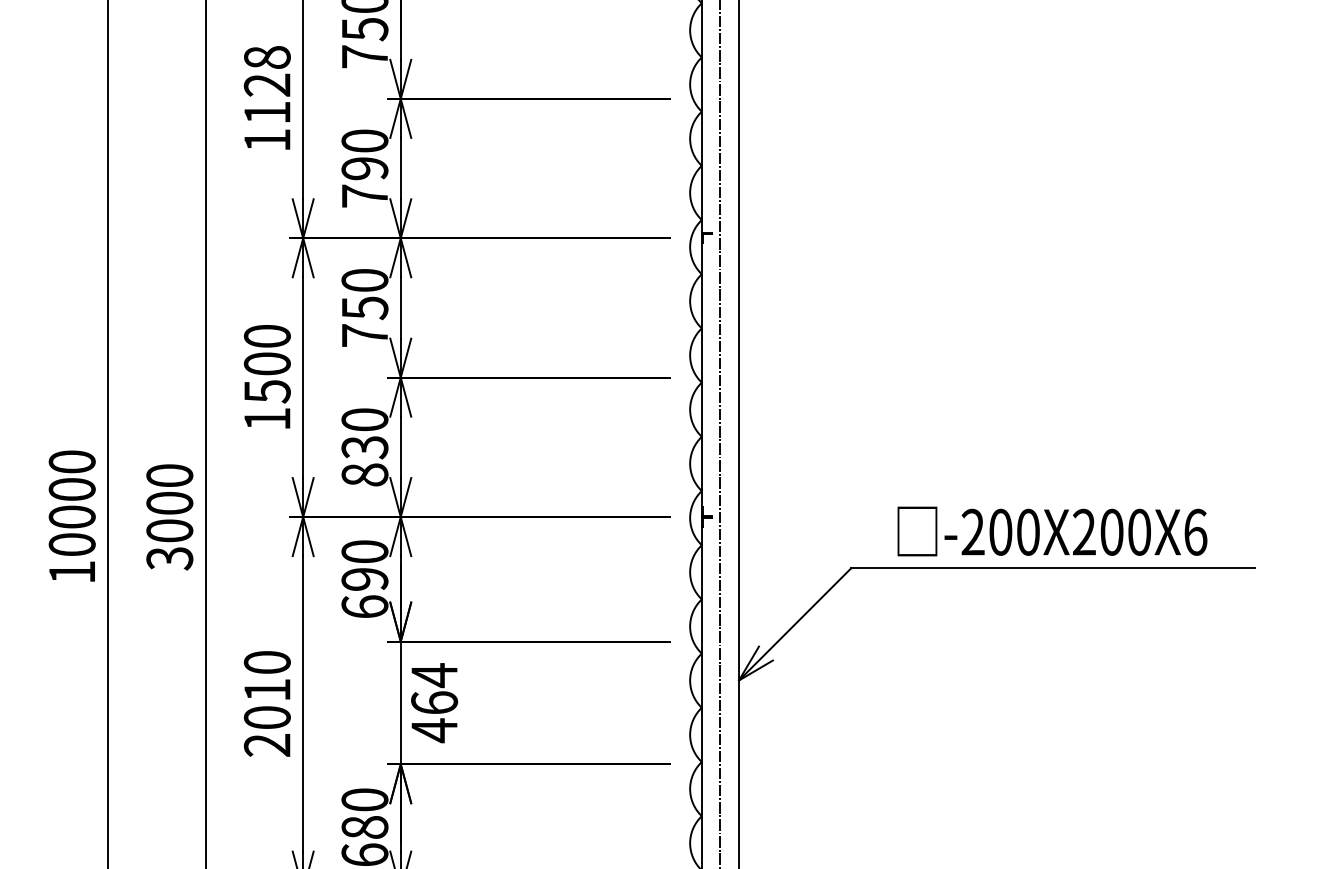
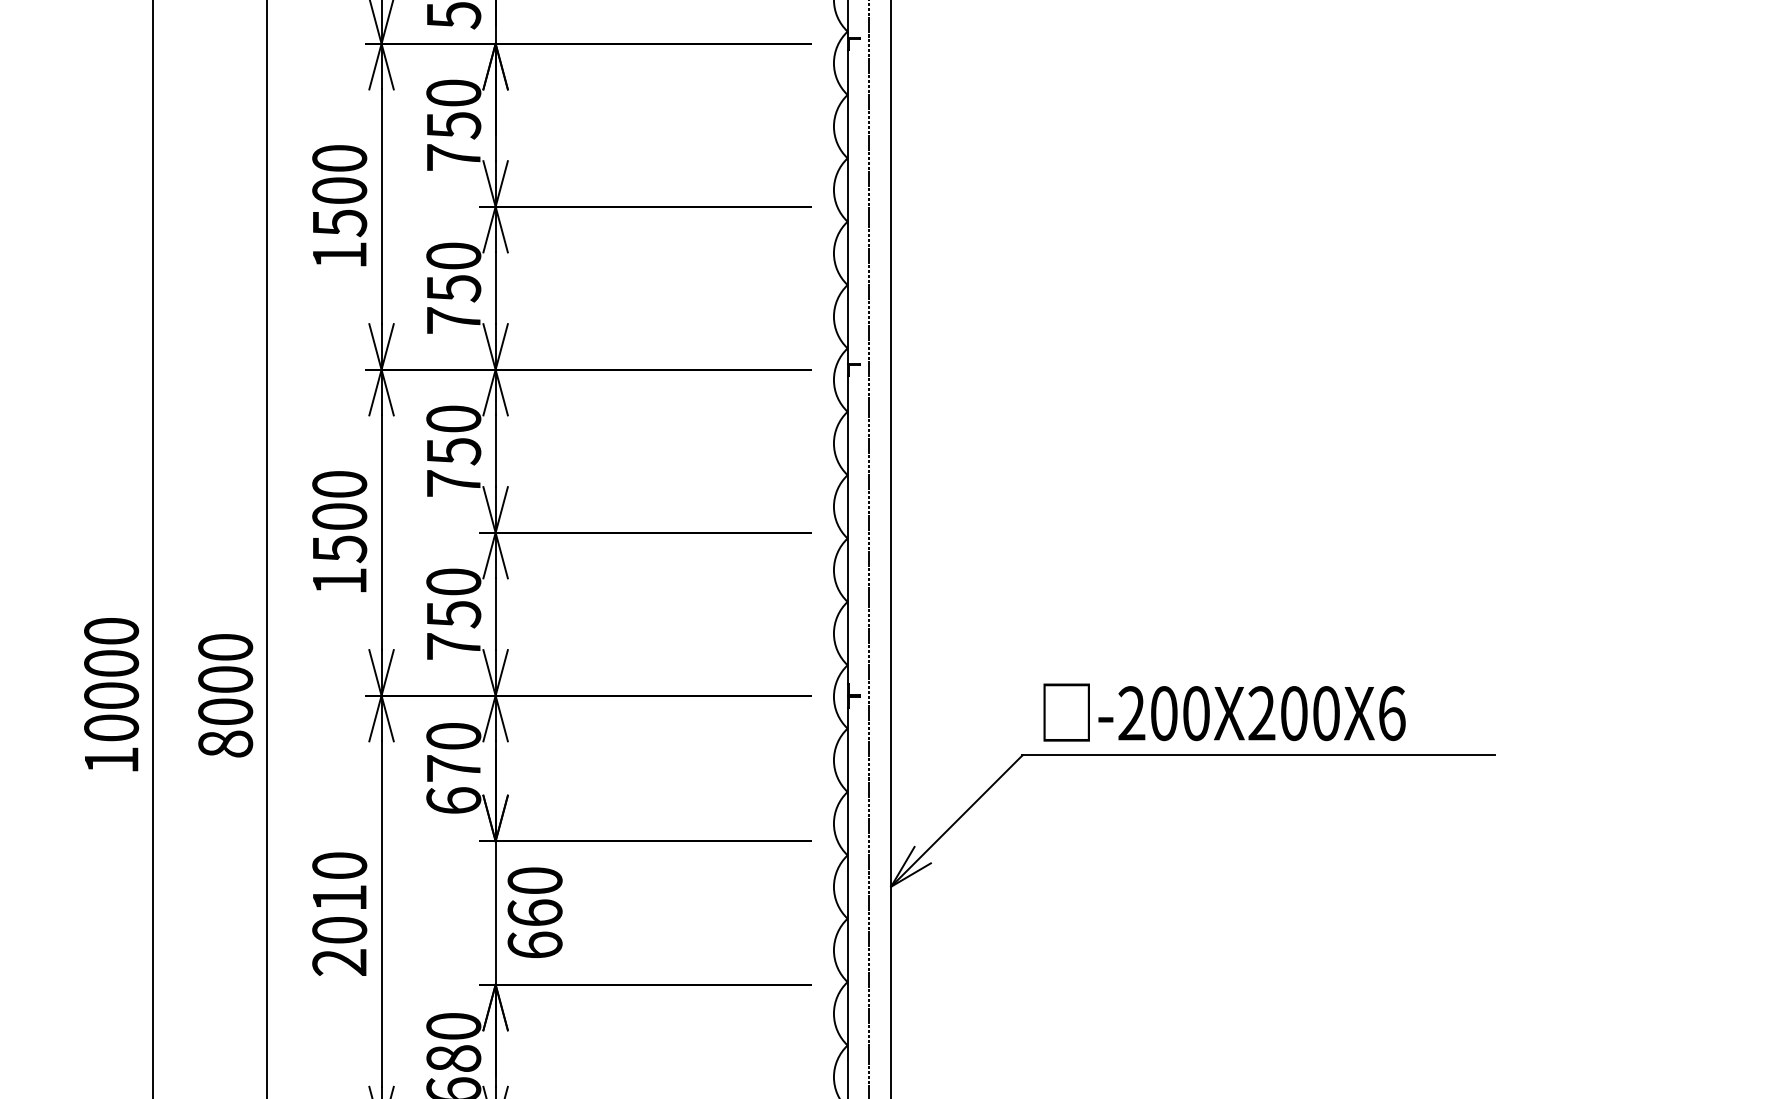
text: (267, 85) -> (339, 191), 1128 -> 1500
text: (364, 168) -> (453, 288), 790 -> 750
text: (364, 461) -> (453, 630), 830 -> 750
text: (1052, 531) -> (1224, 712), moved
text: (169, 558) -> (225, 744), 3000 -> 8000
text: (364, 579) -> (453, 768), 690 -> 670
text: (434, 703) -> (534, 913), 464 -> 660

